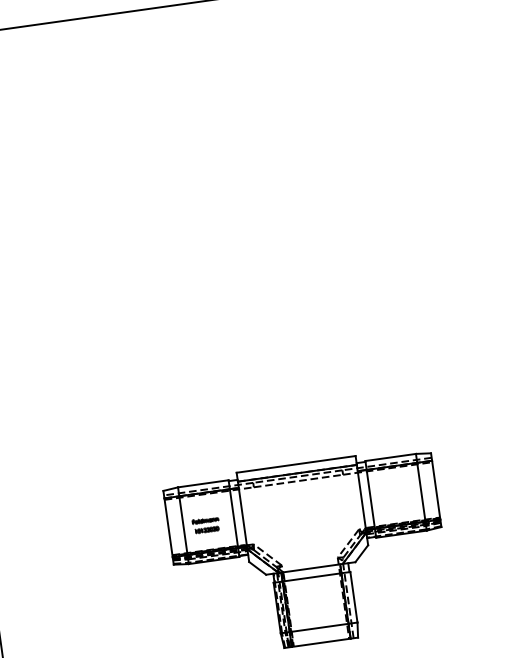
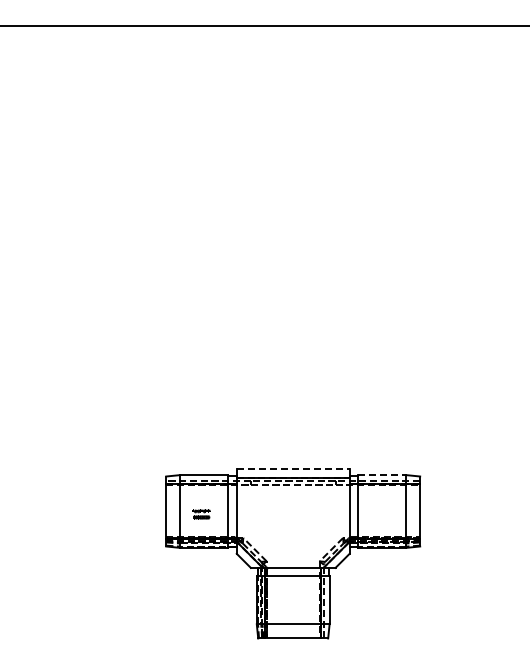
line: (391, 457) -> (382, 475), solid -> dashed
line: (296, 464) -> (293, 469), solid -> dashed
part: (206, 525) -> (201, 514), size x0.7

